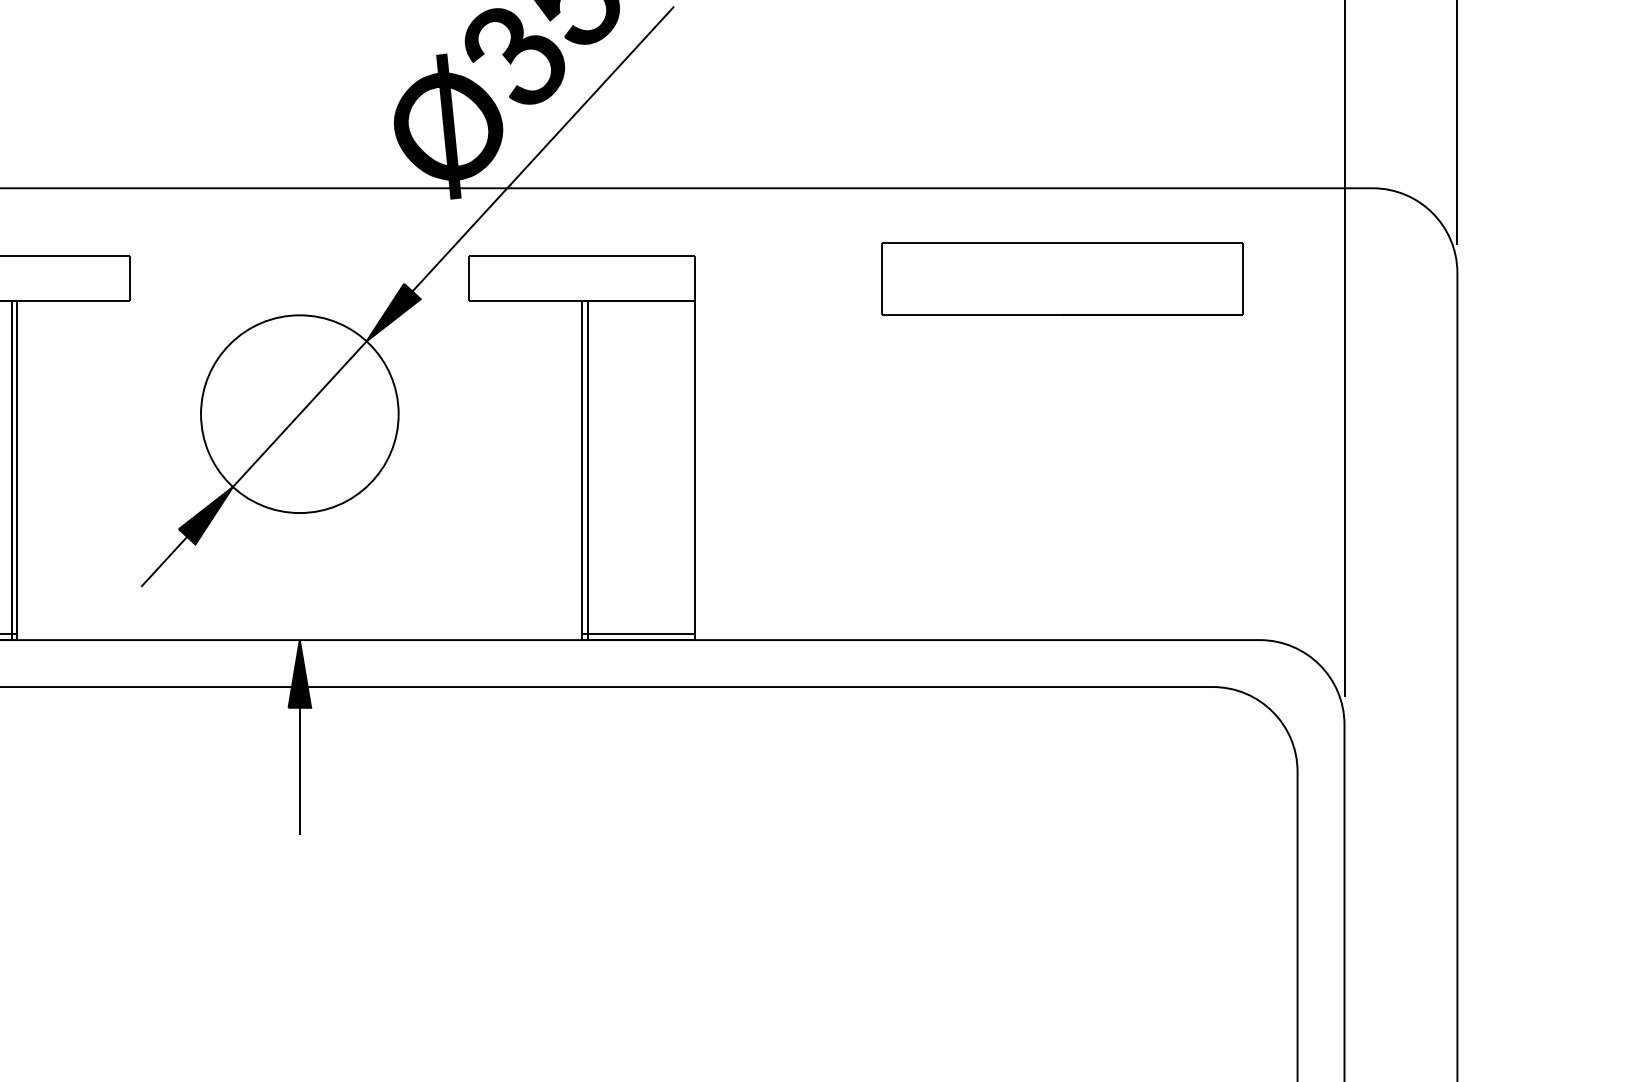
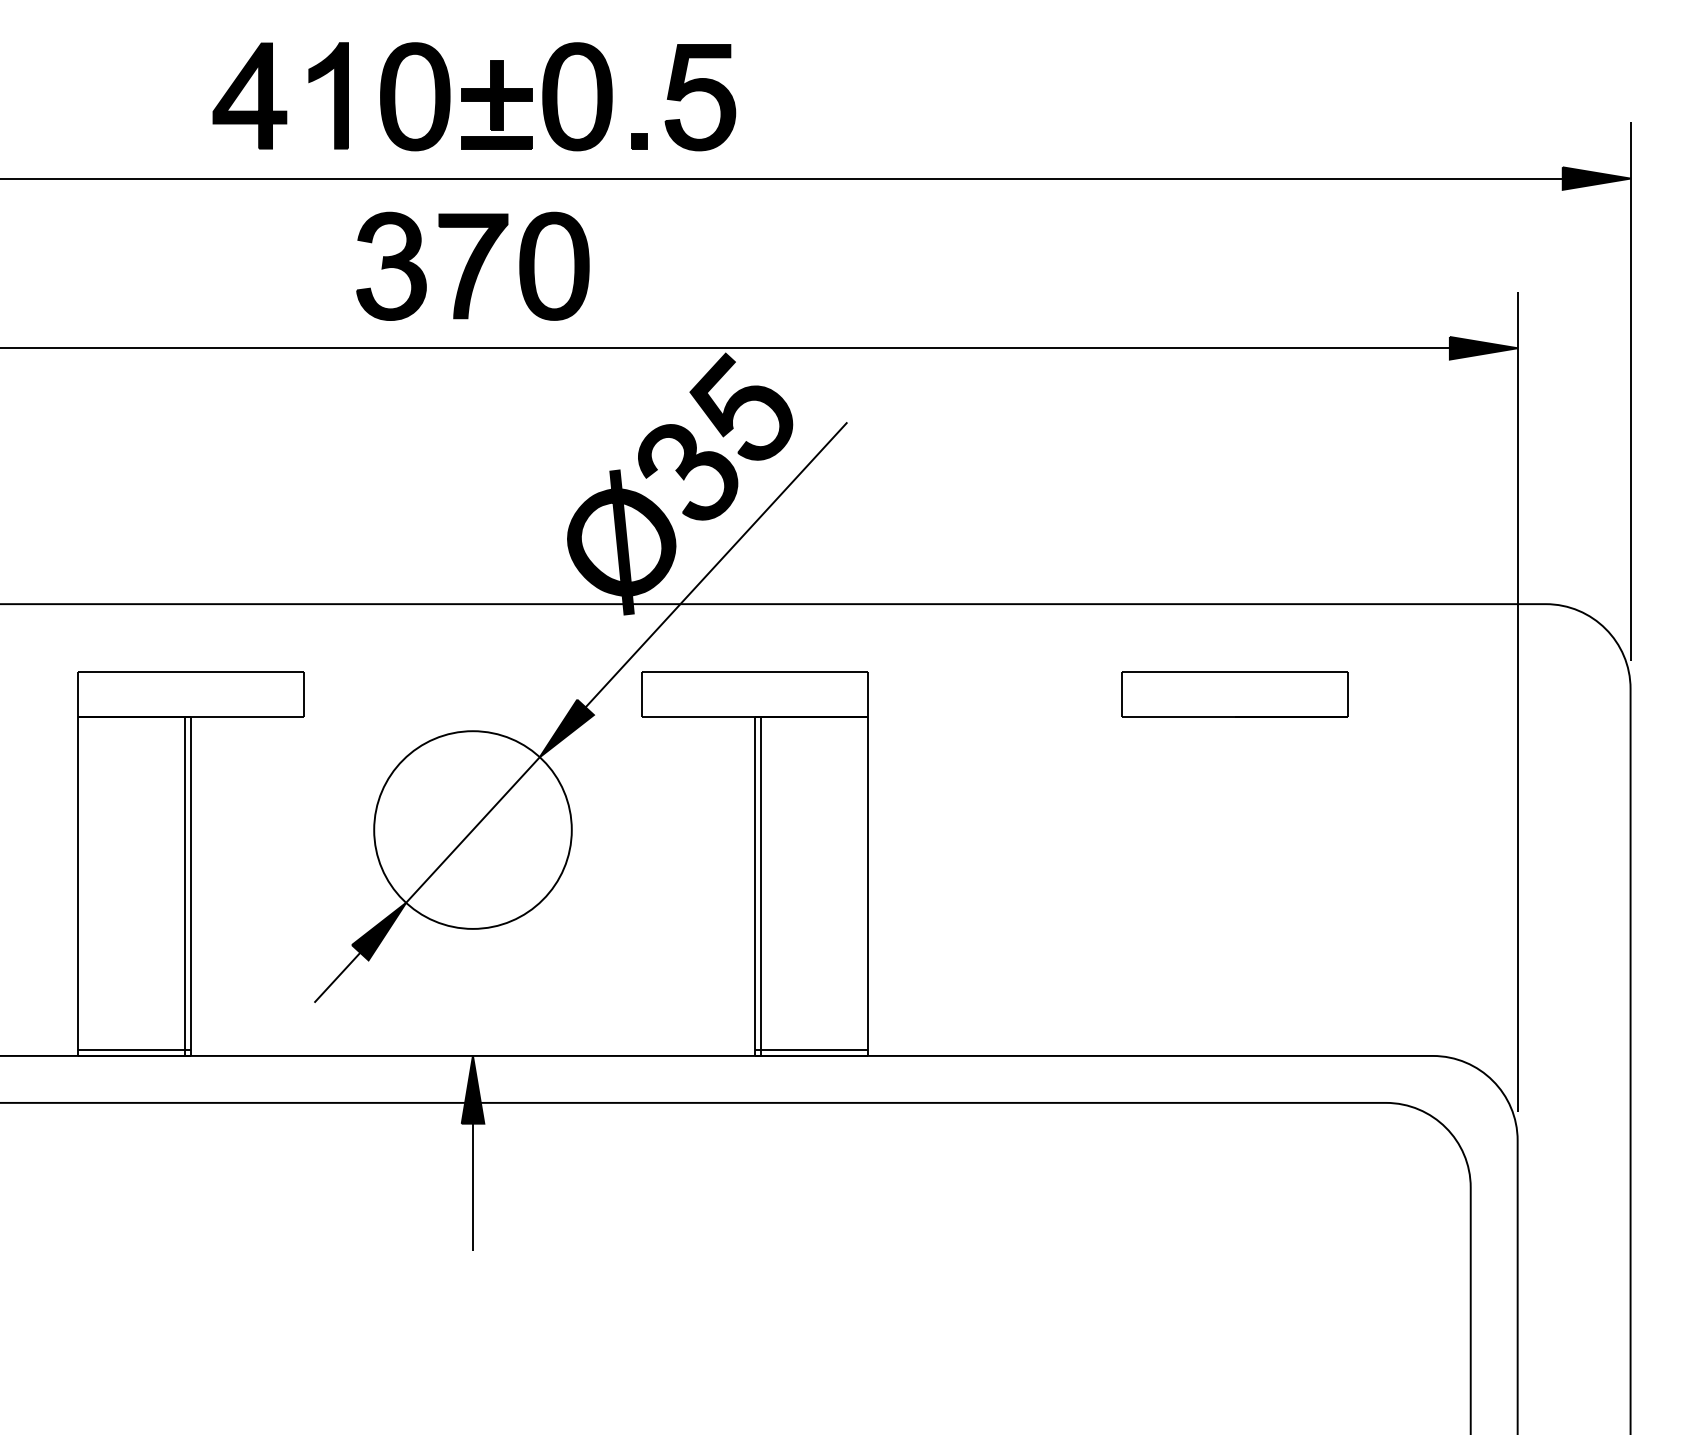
part: (1061, 278) -> (1234, 694), size x0.62

